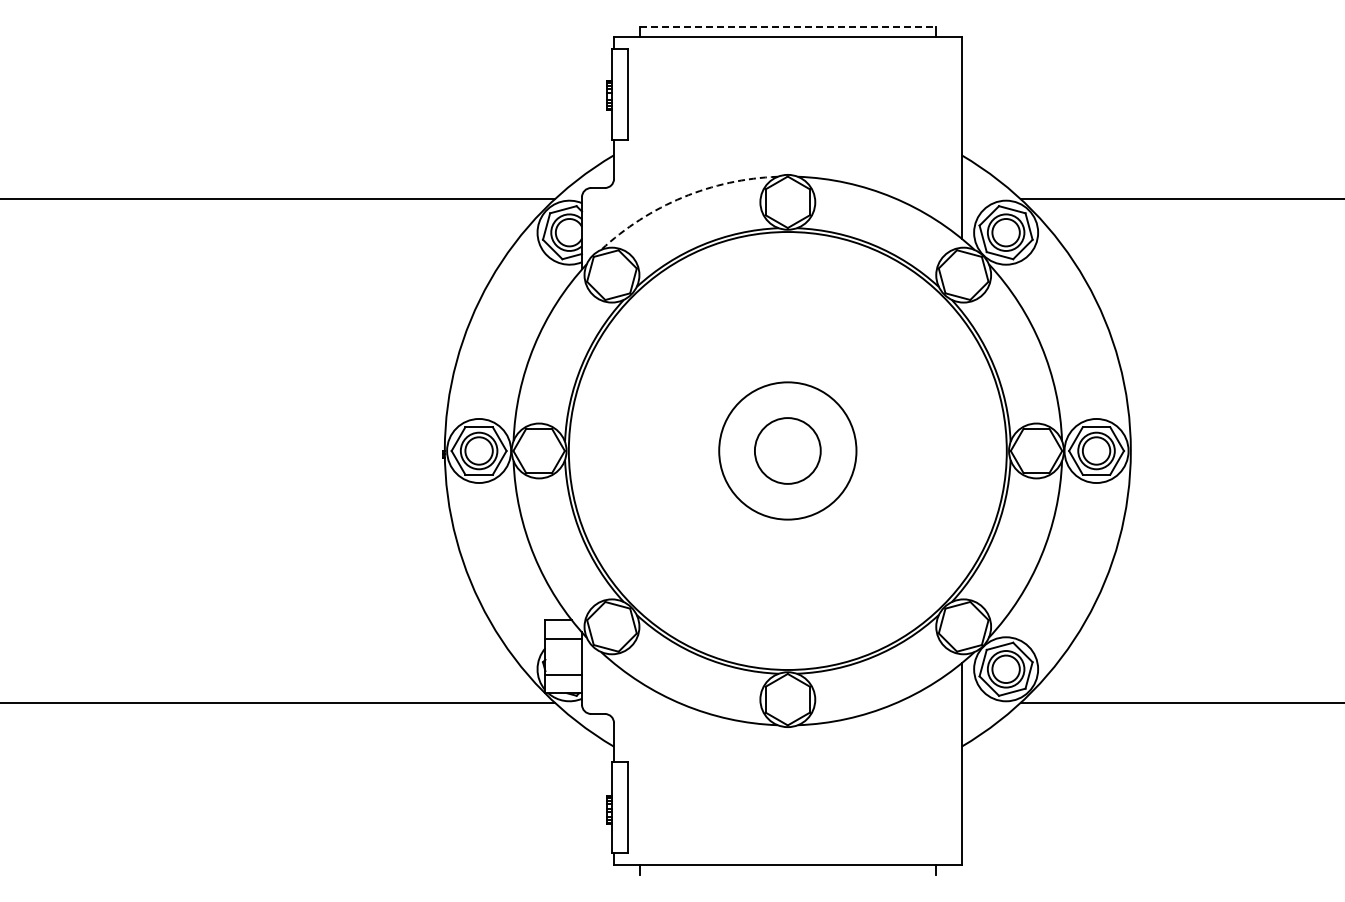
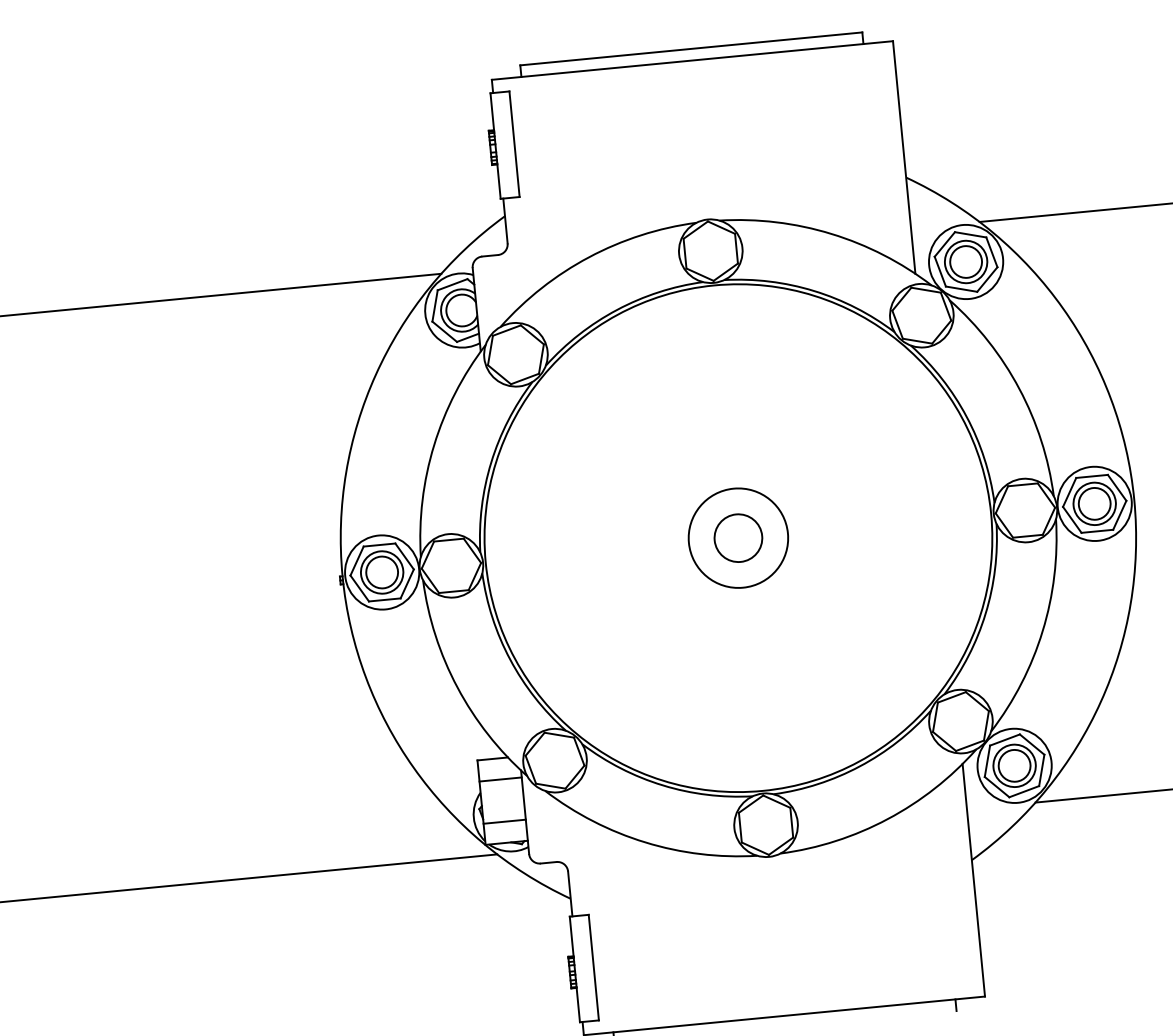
line: (788, 27) -> (692, 49), dashed -> solid
arc: (682, 197) -> (588, 257), dashed -> solid
circle: (787, 450) -> (737, 537), size x0.62
circle: (787, 450) -> (737, 537), size x0.62

